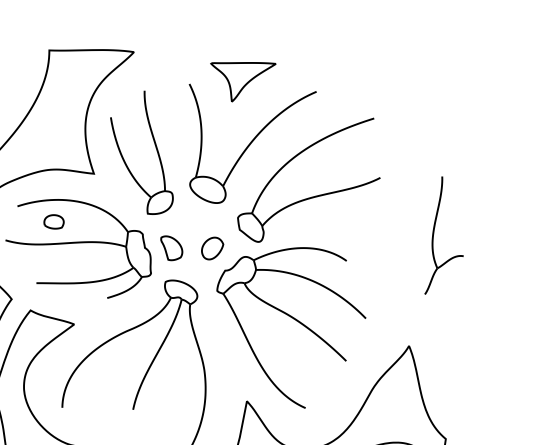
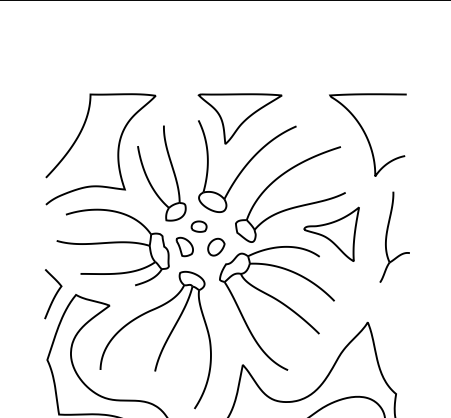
part: (242, 81) -> (239, 118), size x1.67
curve: (407, 102) -> (366, 134), added
part: (53, 221) -> (198, 226), moved
part: (361, 230) -> (331, 233), added

